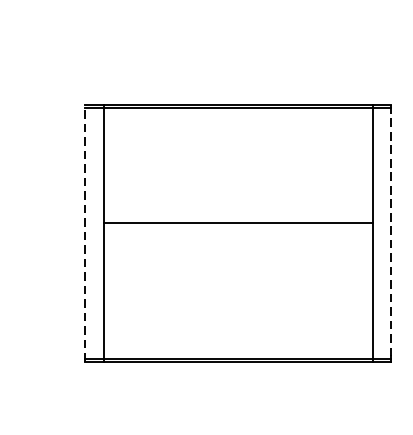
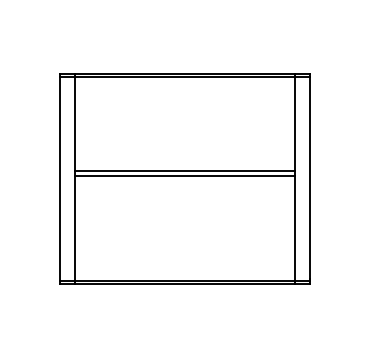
line: (238, 230) -> (185, 176), added
line: (390, 231) -> (309, 177), dashed -> solid
line: (85, 233) -> (60, 179), dashed -> solid

